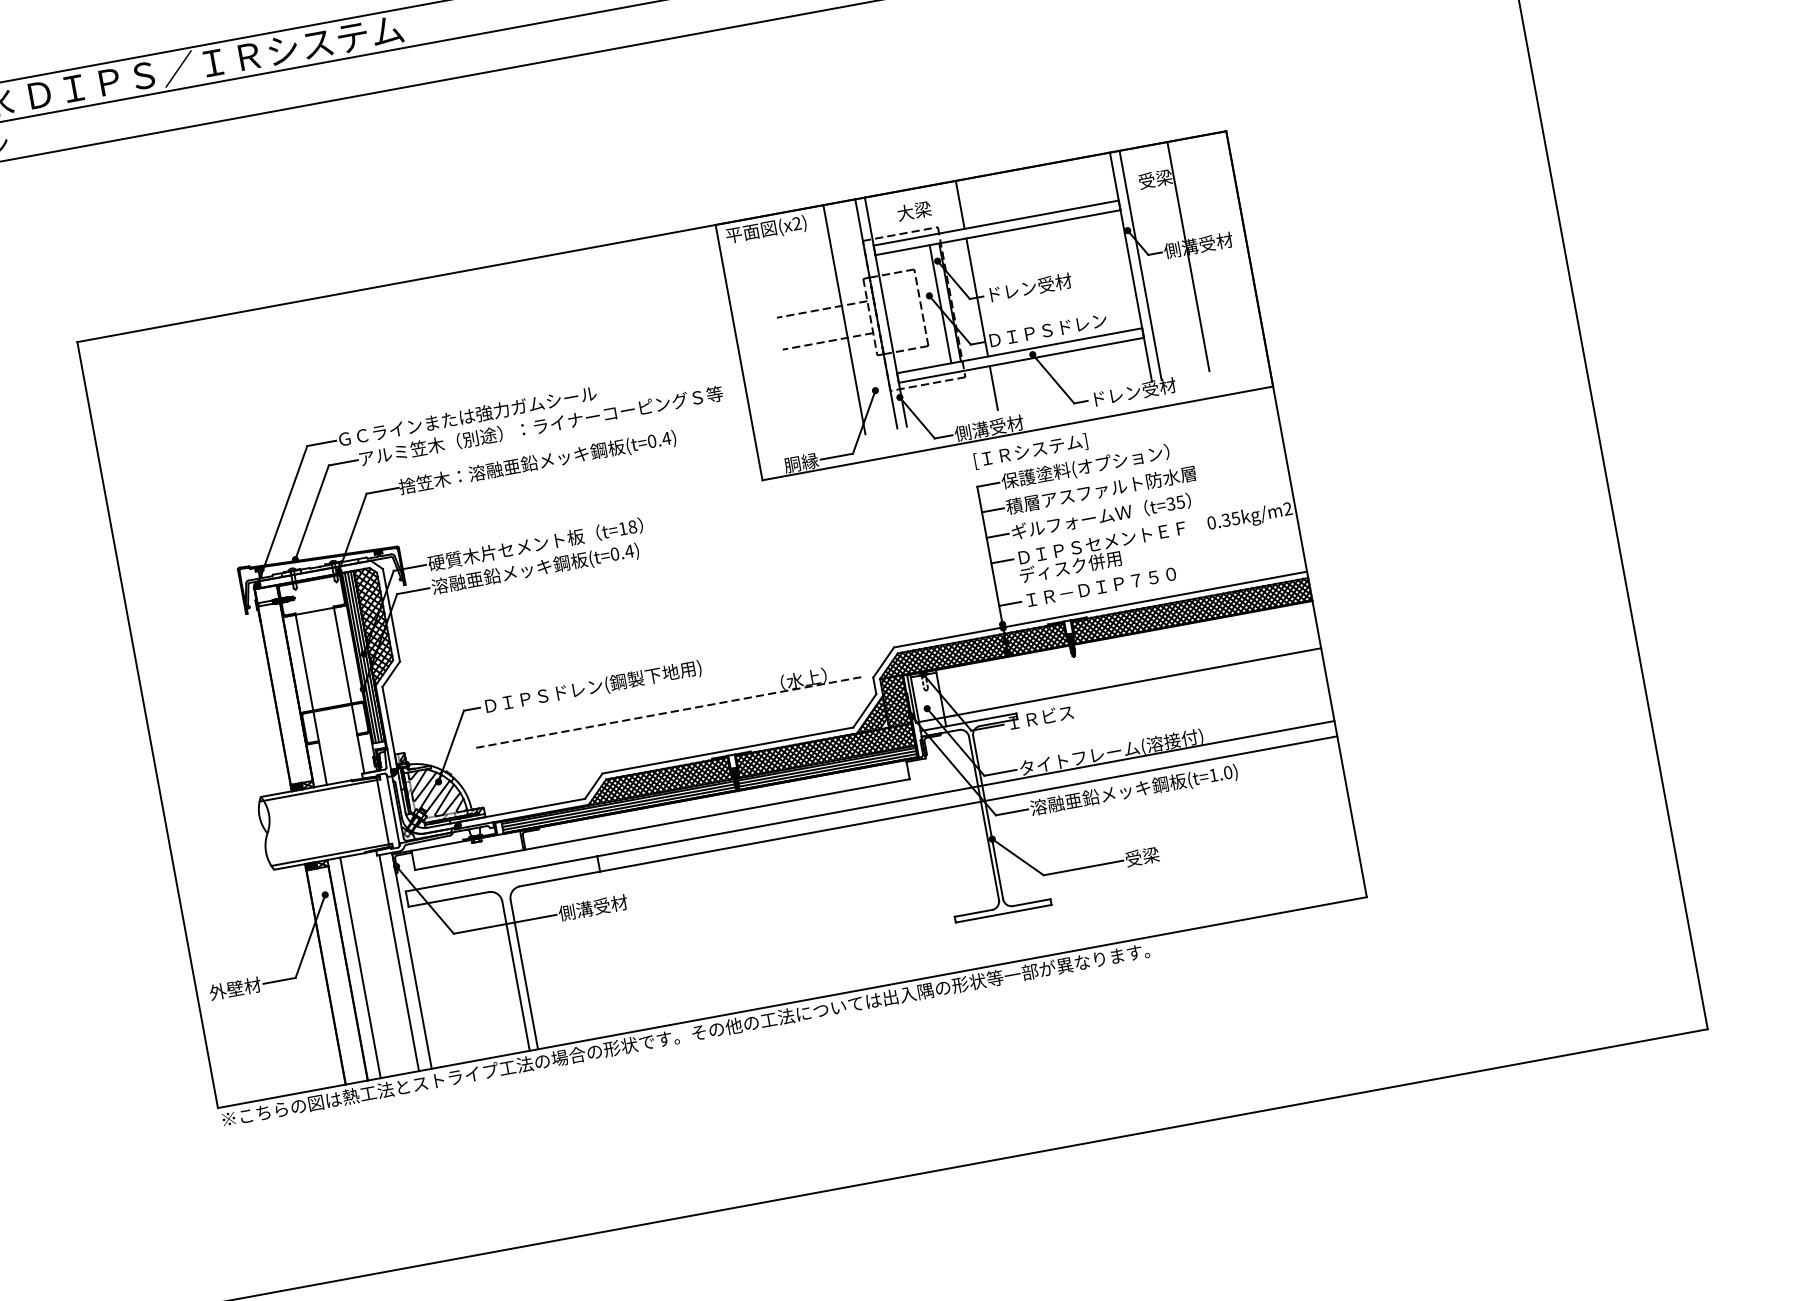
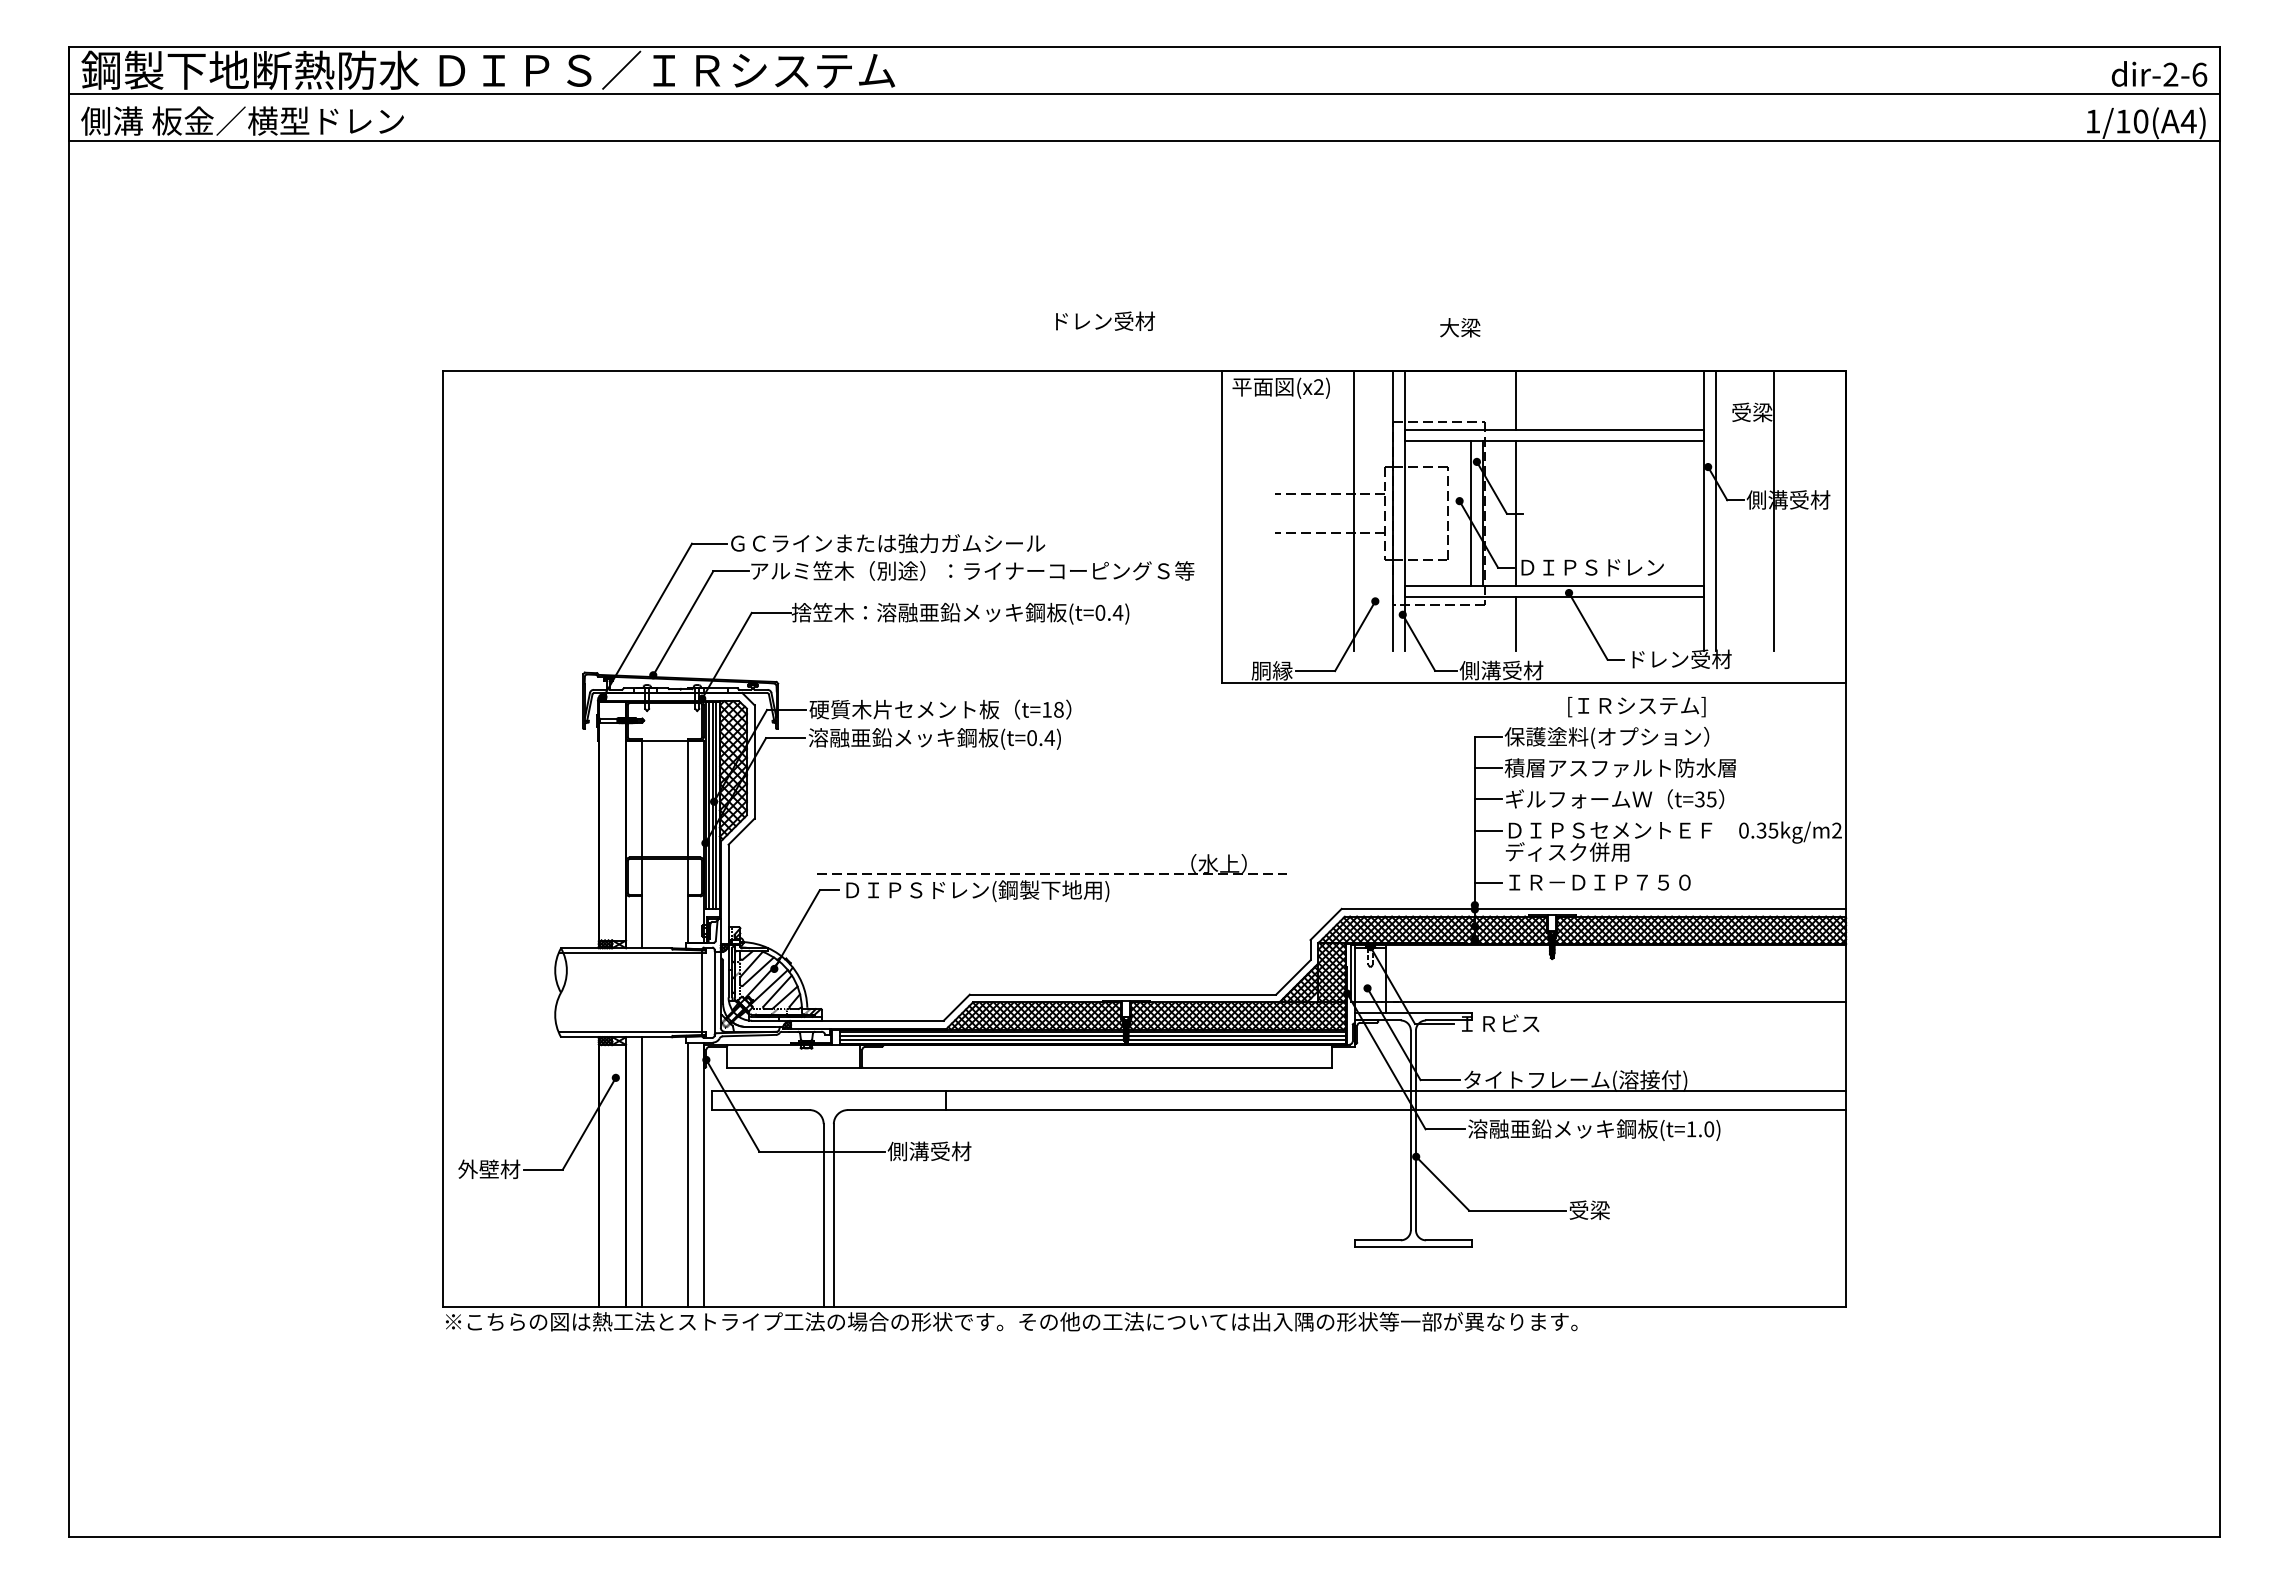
text: (914, 210) -> (1460, 327), moved
text: (1030, 286) -> (1105, 320), moved
text: (1030, 451) -> (1636, 706), moved
part: (666, 712) -> (1049, 873), moved

